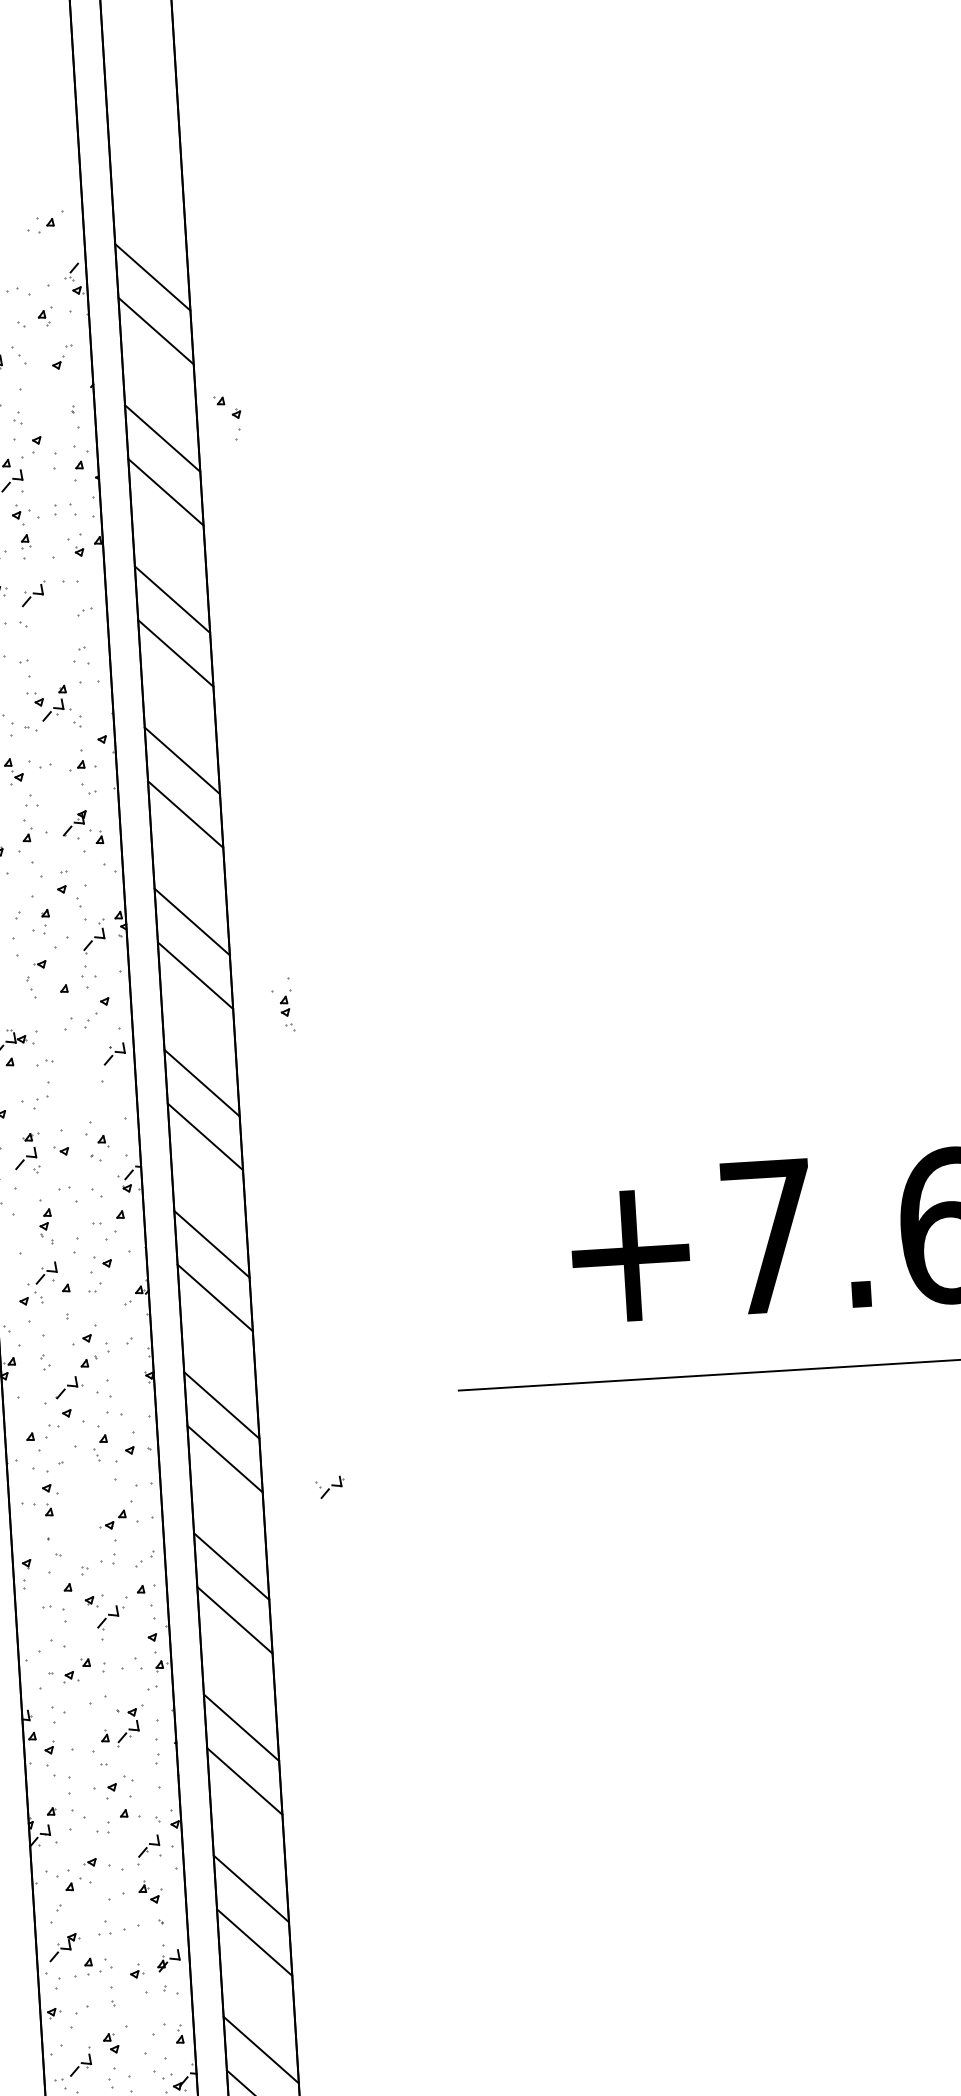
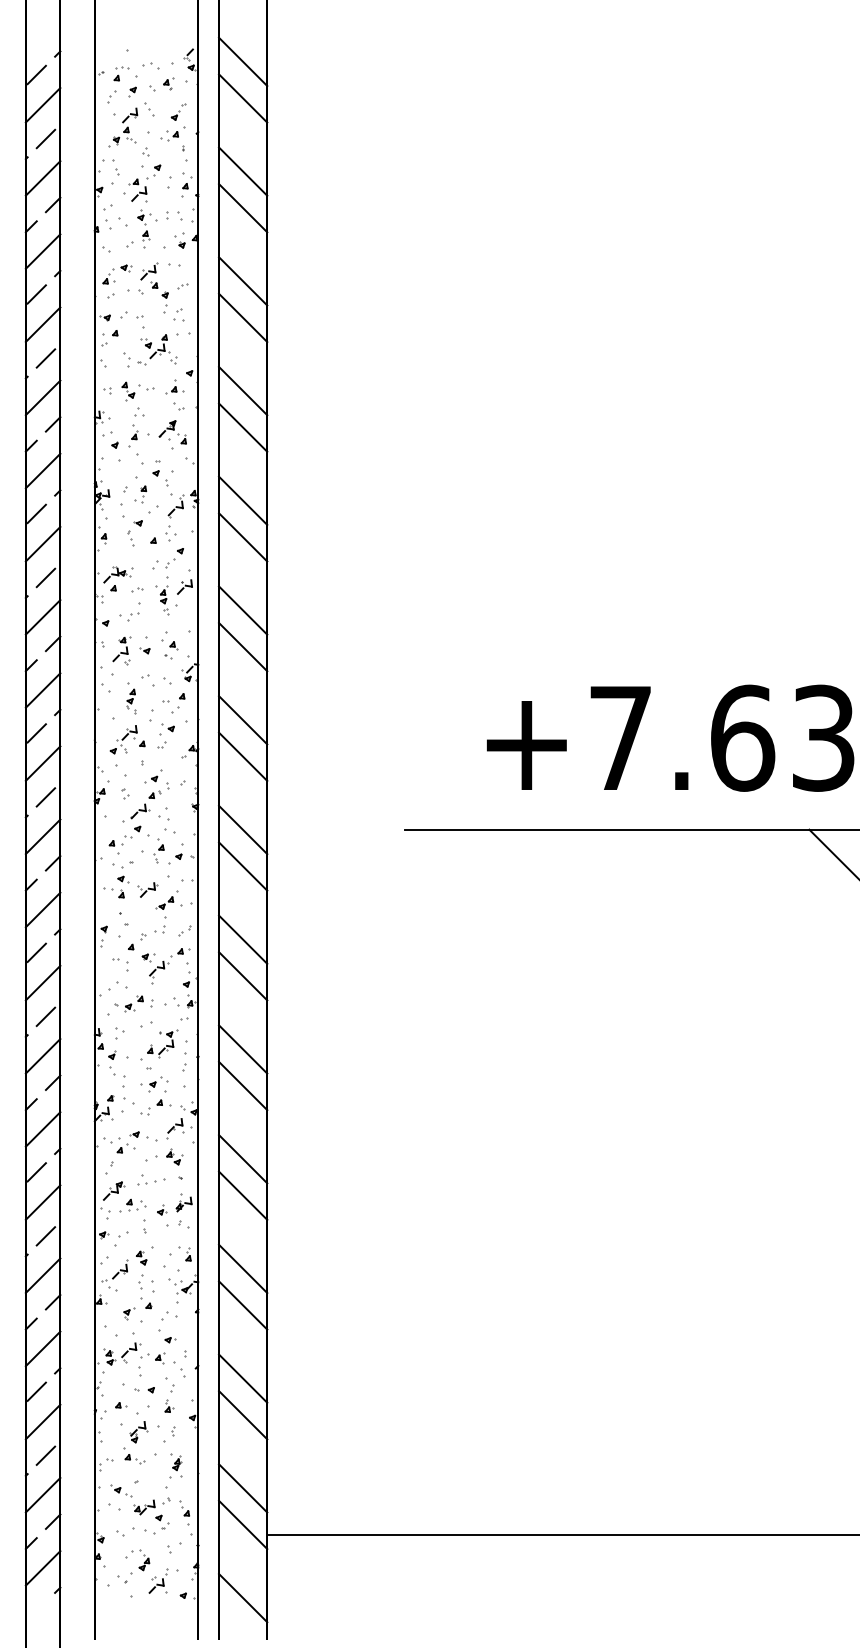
part: (45, 221) -> (172, 133), moved
part: (228, 418) -> (159, 297), moved
part: (283, 1004) -> (162, 595), moved
part: (330, 1486) -> (147, 889), moved

